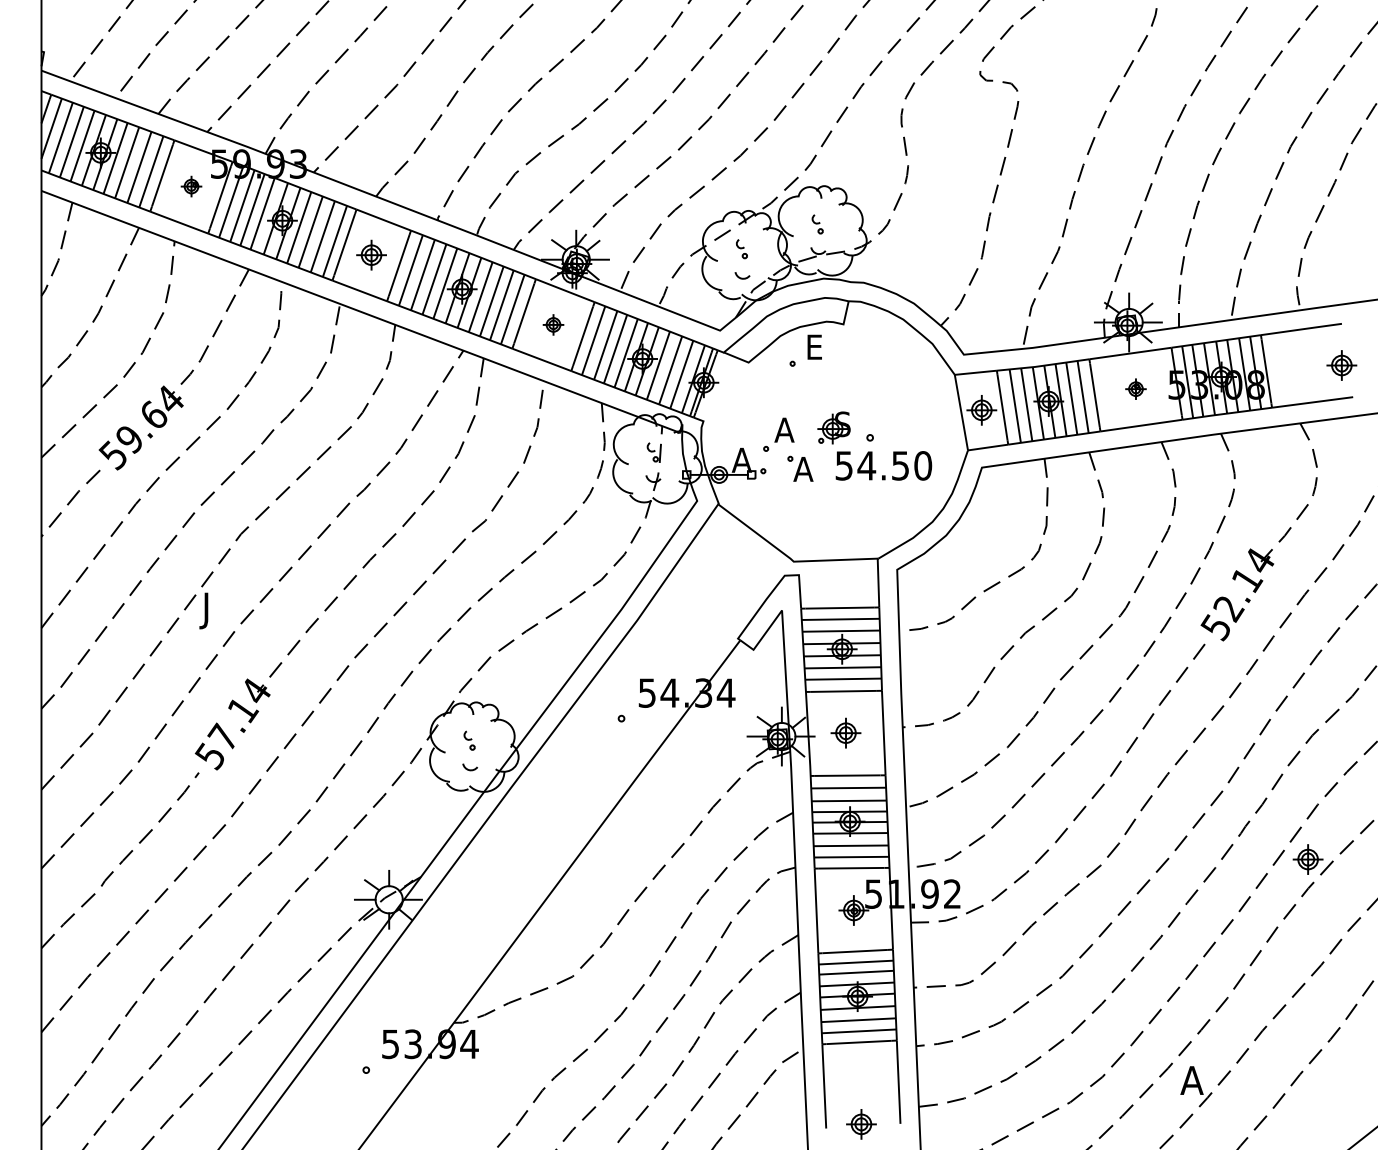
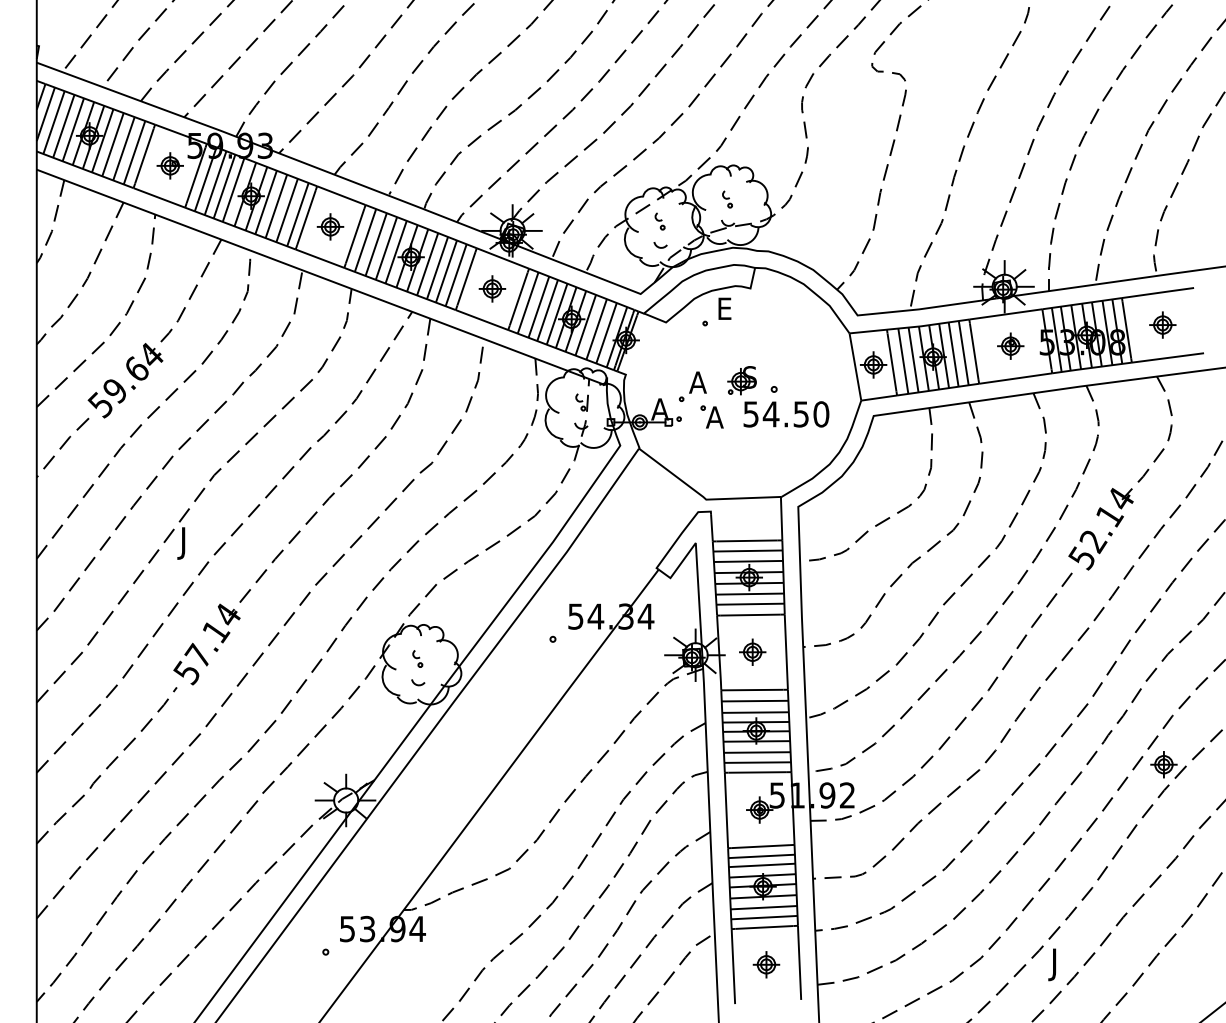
part: (191, 186) -> (170, 165), size x1.43
part: (553, 324) -> (492, 288), size x1.43
part: (1341, 365) -> (1162, 325), moved
part: (1135, 388) -> (1010, 345), size x1.43
text: (1190, 1084) -> (1059, 964), A -> J
part: (861, 1124) -> (766, 964), moved

